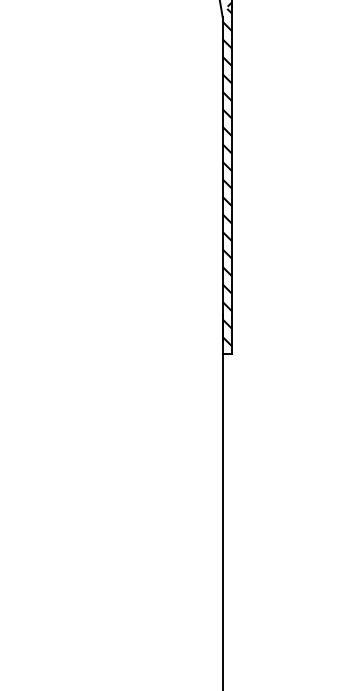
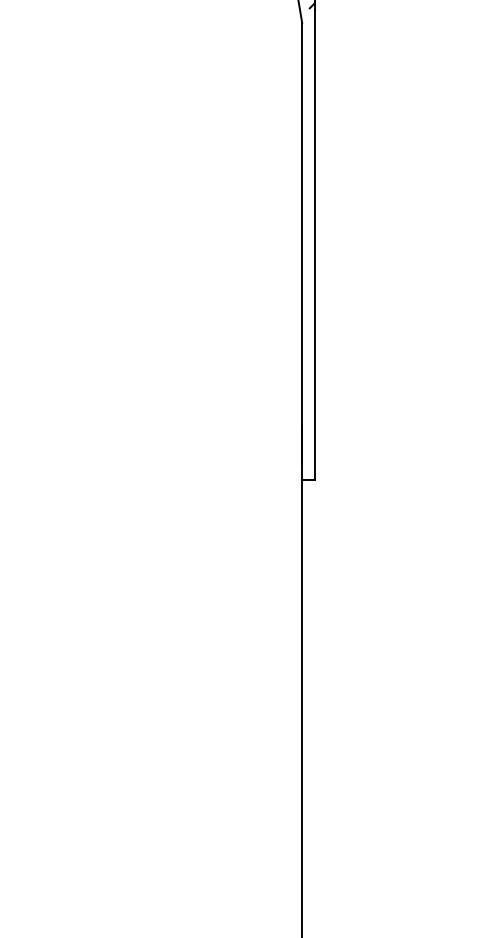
hatch: (226, 177) -> (307, 240), removed

